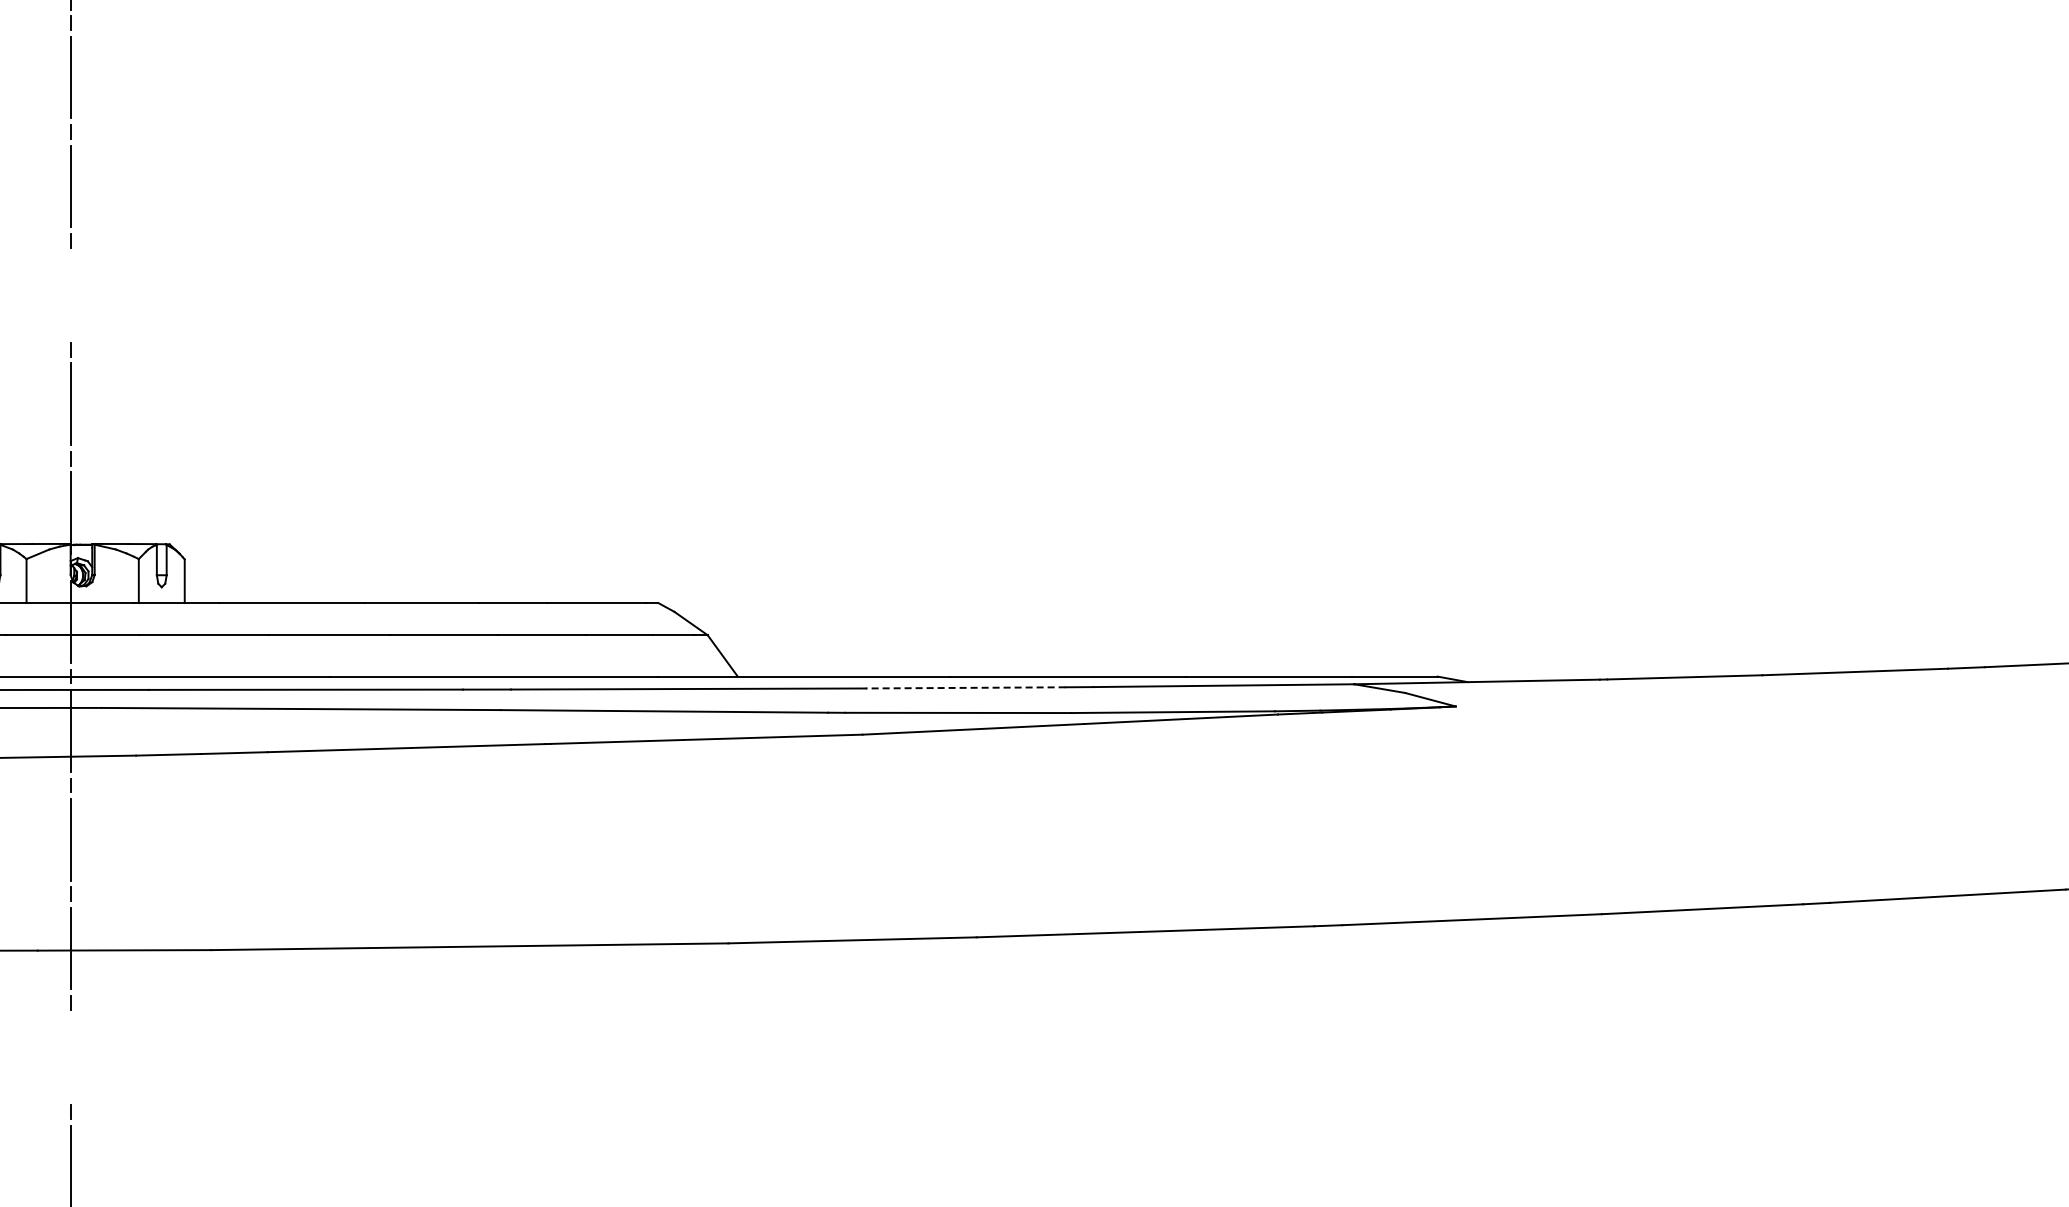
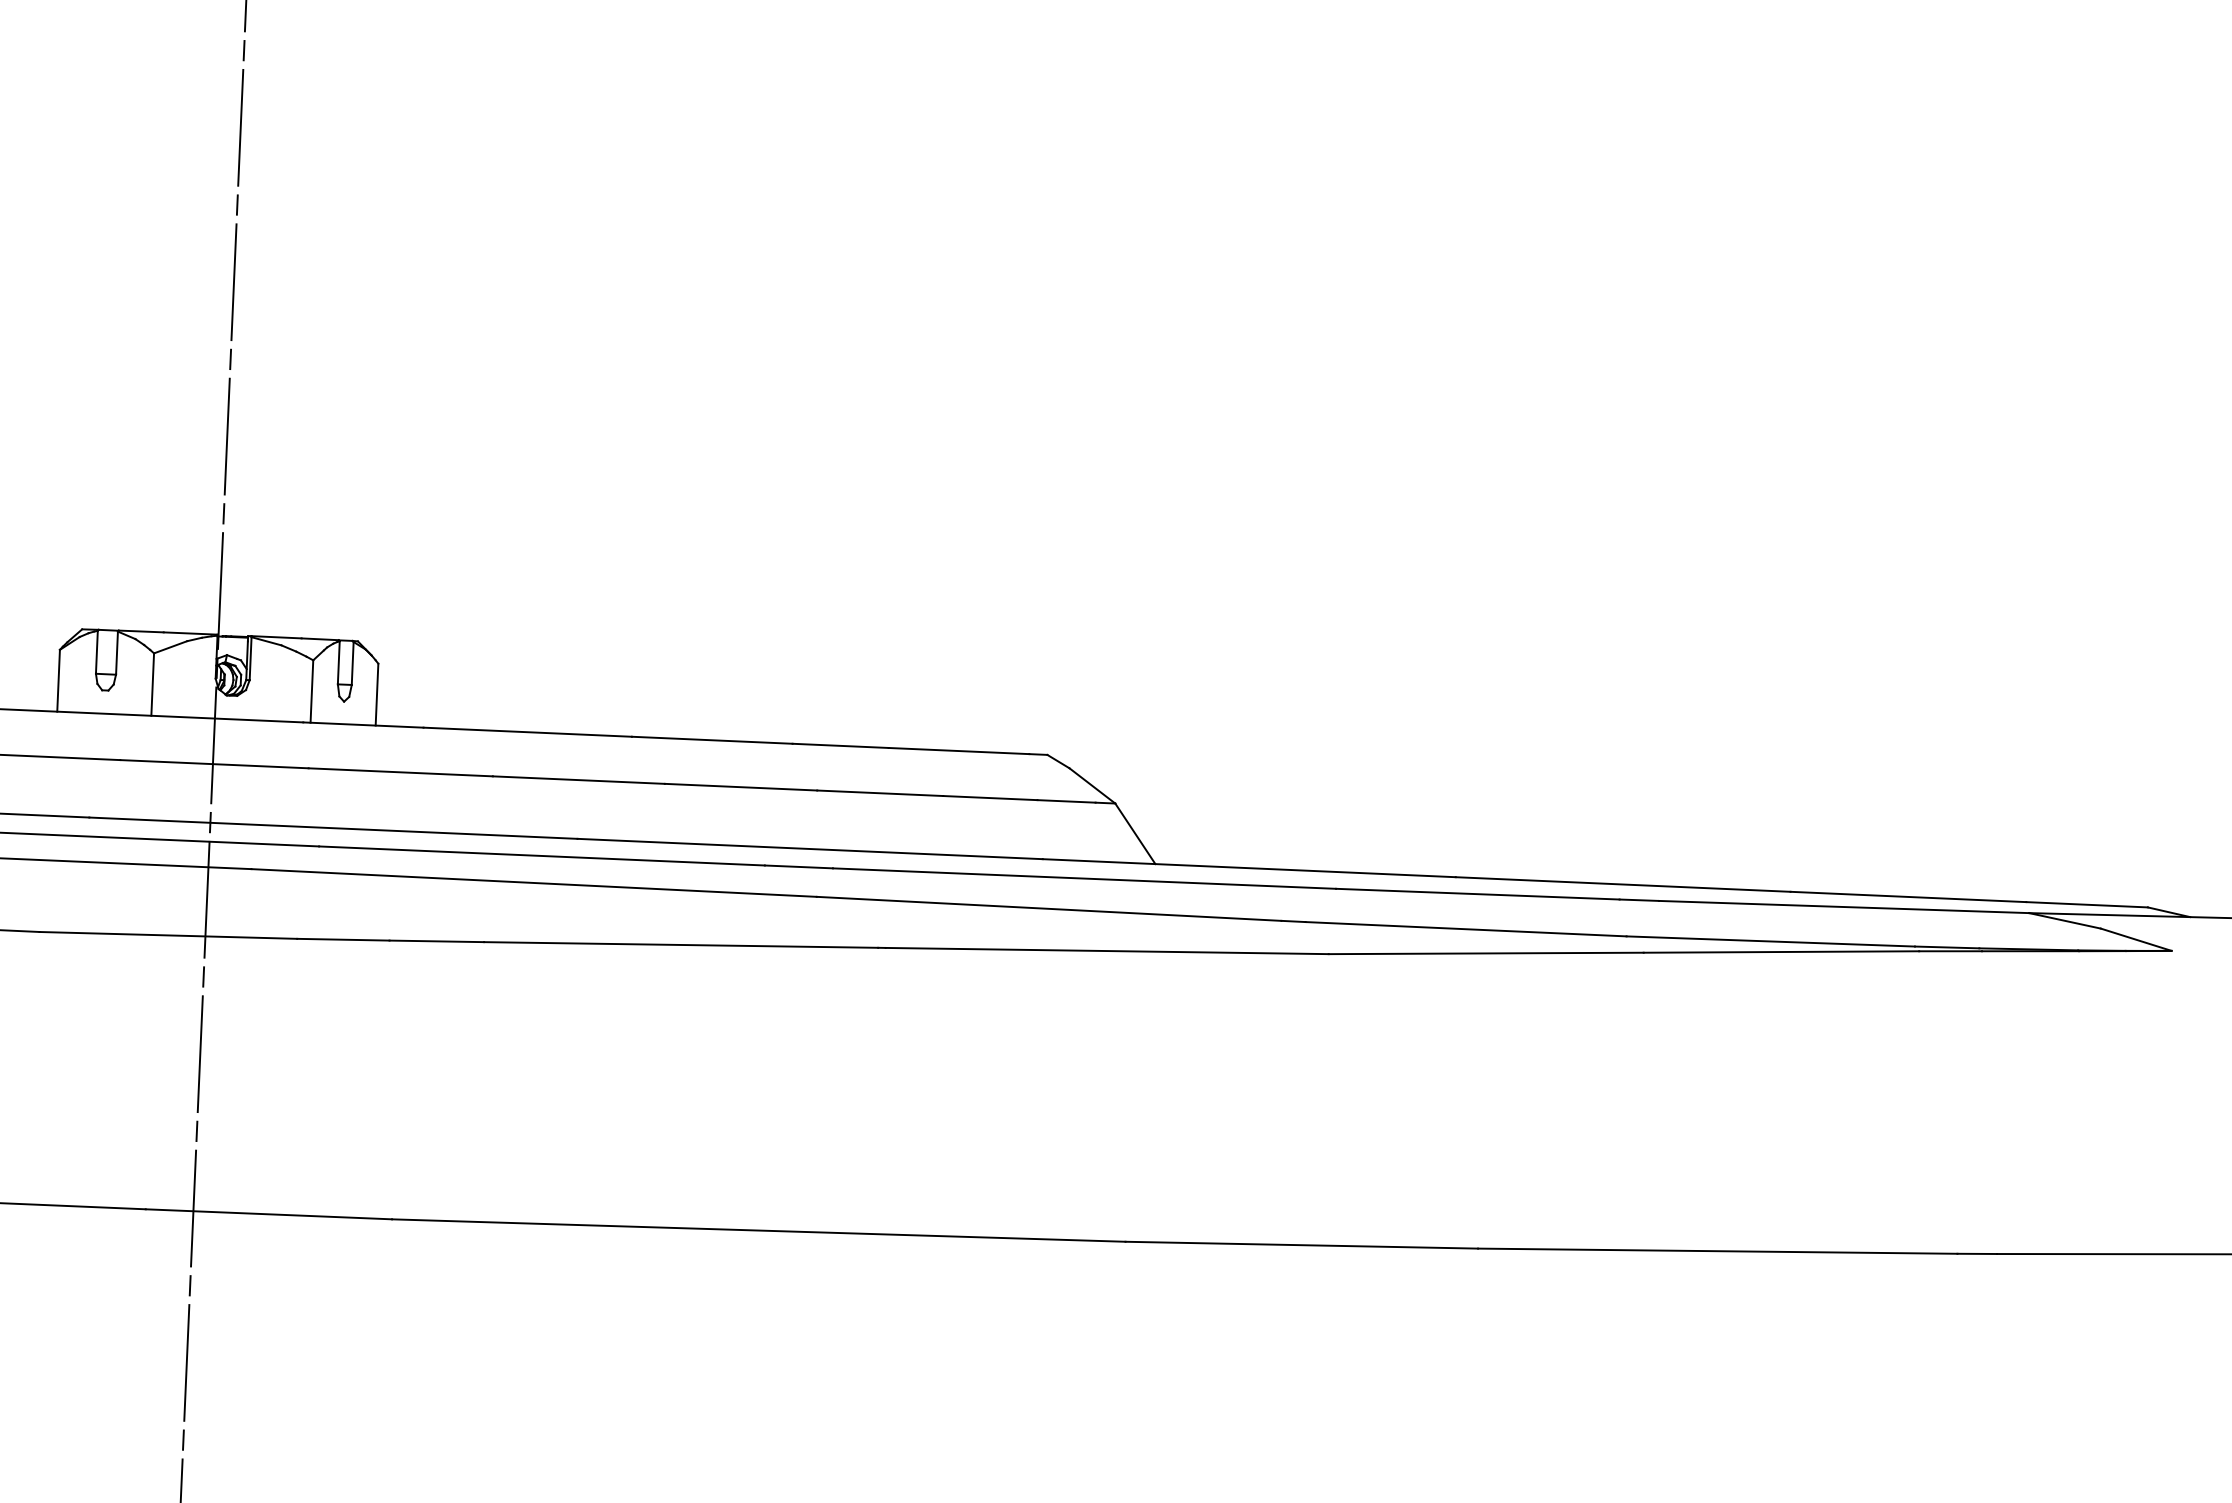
line: (71, 295) -> (234, 282), added
line: (965, 687) -> (1477, 893), dashed -> solid
line: (71, 1057) -> (186, 1362), added

